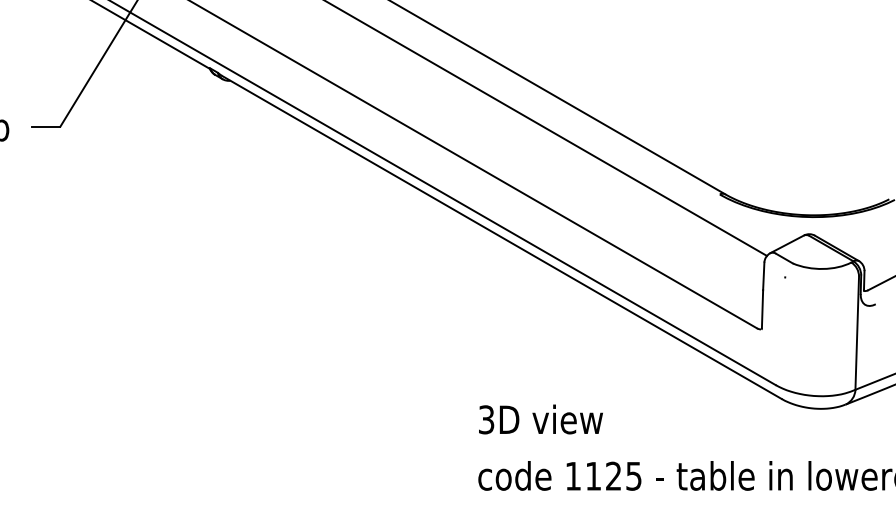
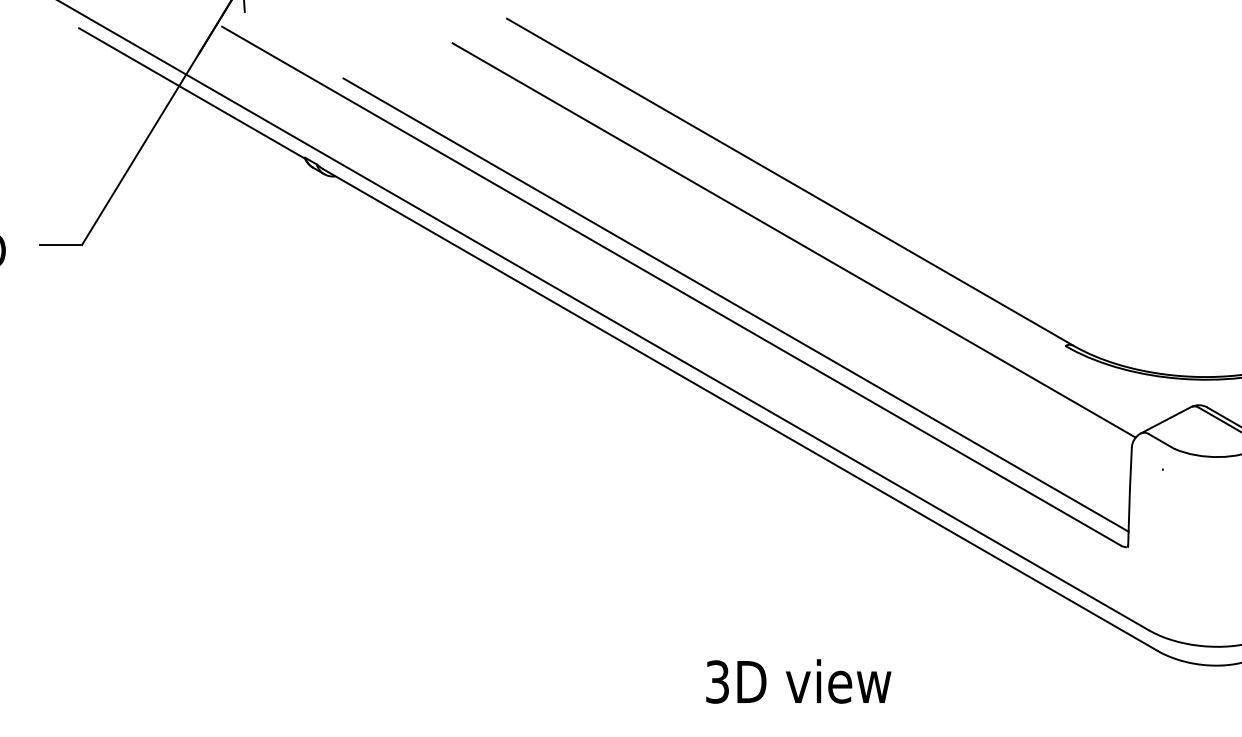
line: (498, 167) -> (735, 305), added

